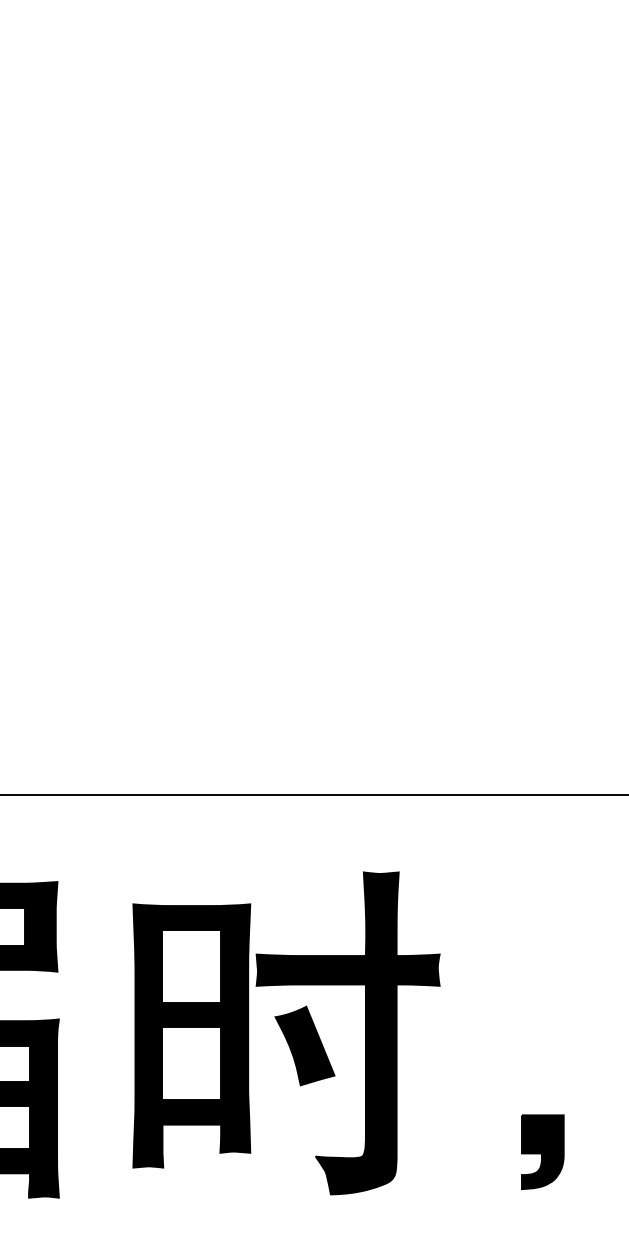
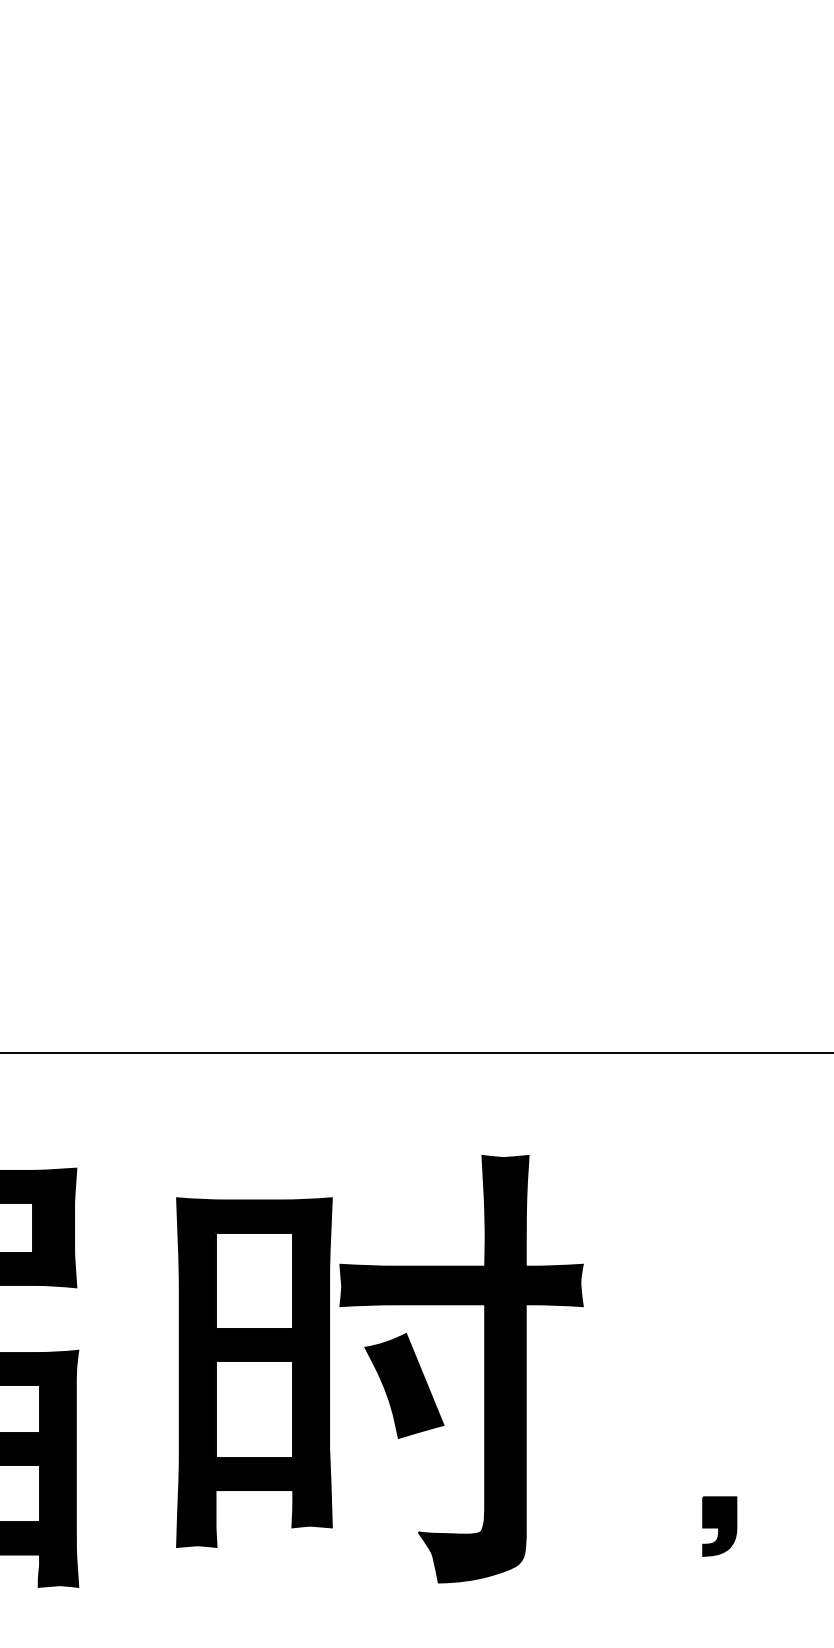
part: (542, 1152) -> (719, 1526), size x0.6

